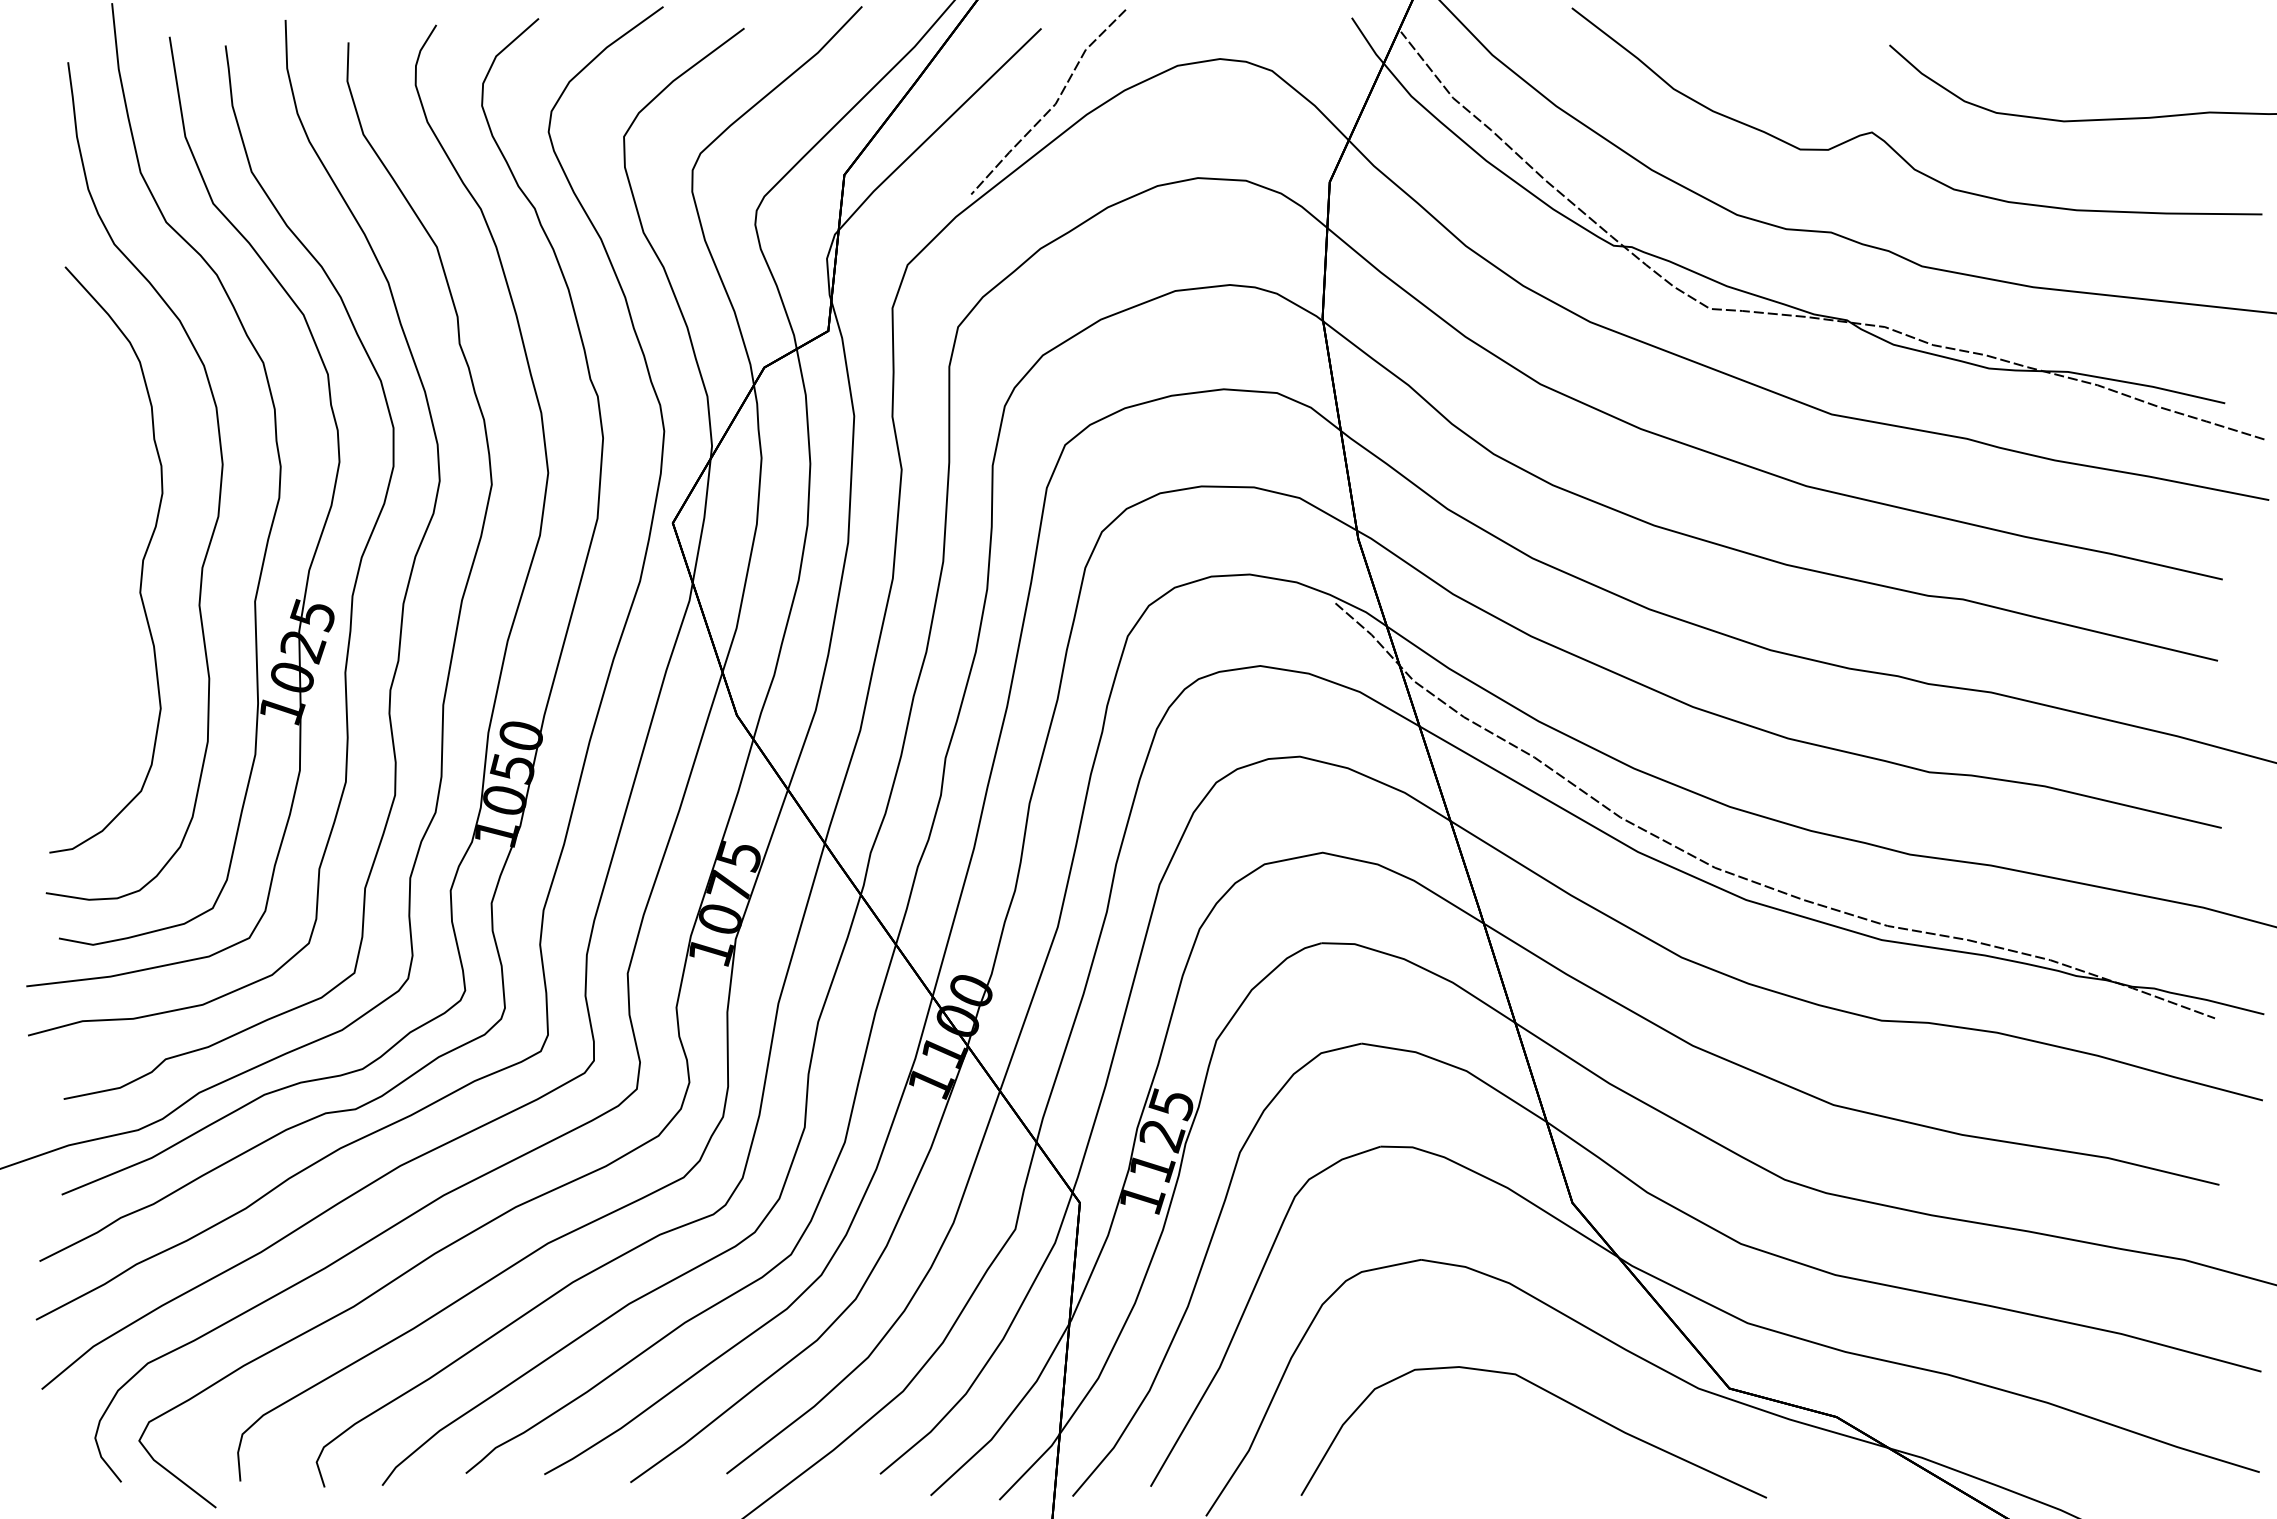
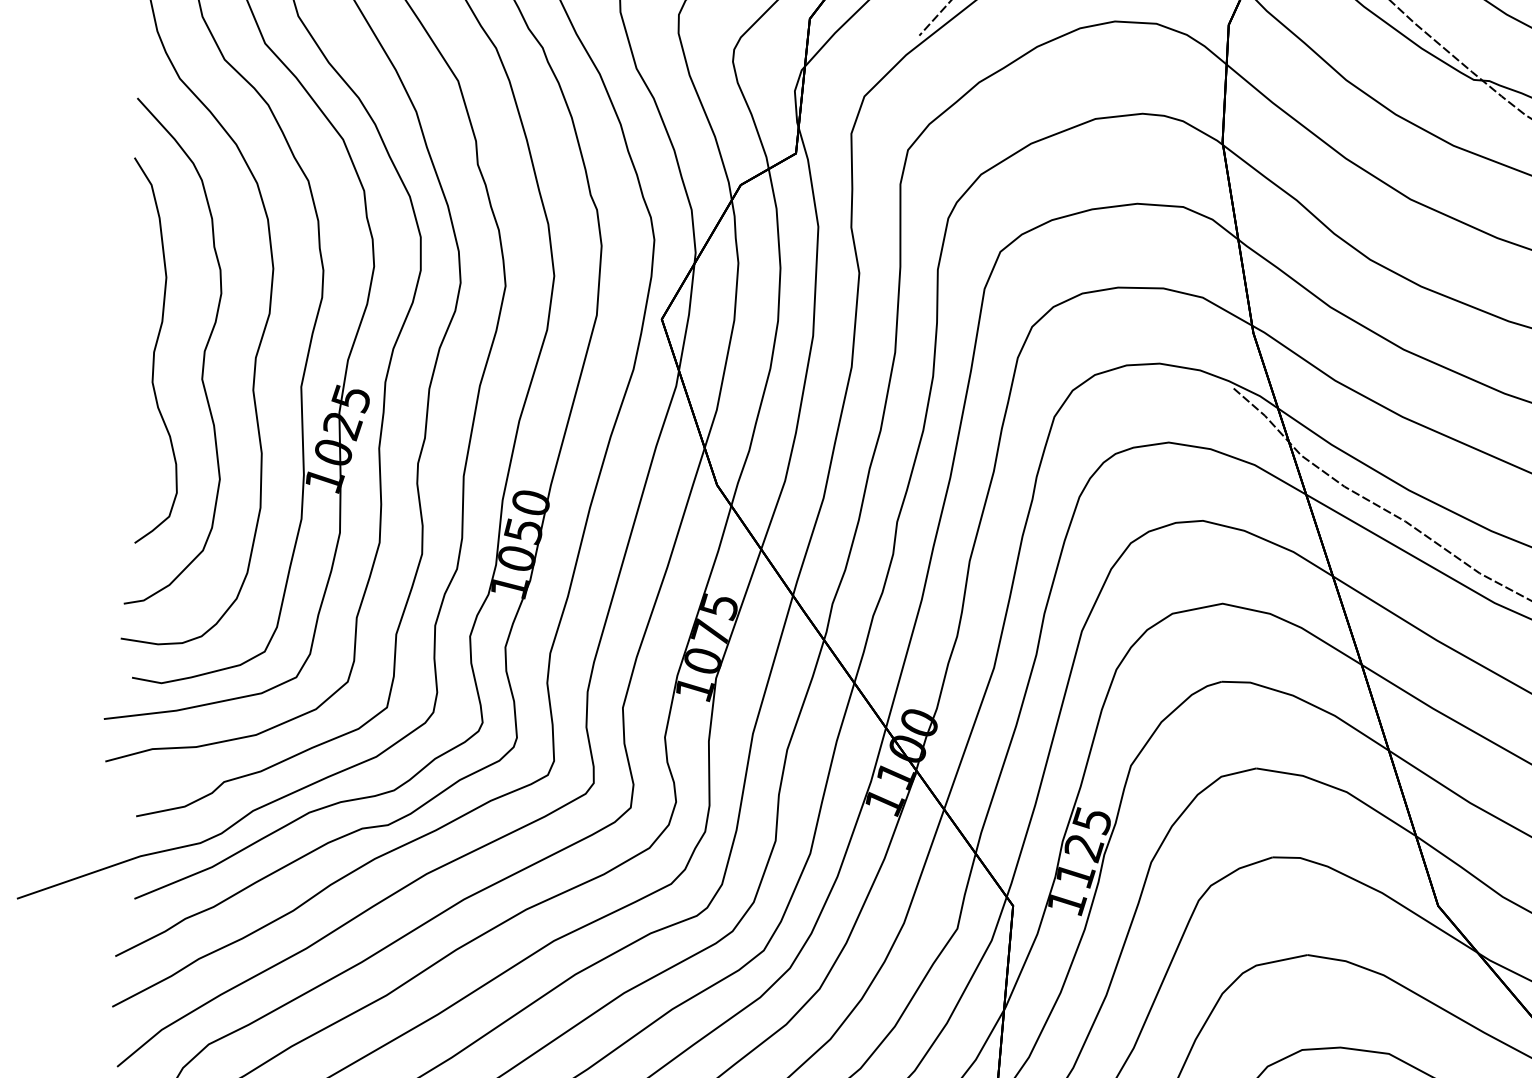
curve: (86, 558) -> (155, 349), added

